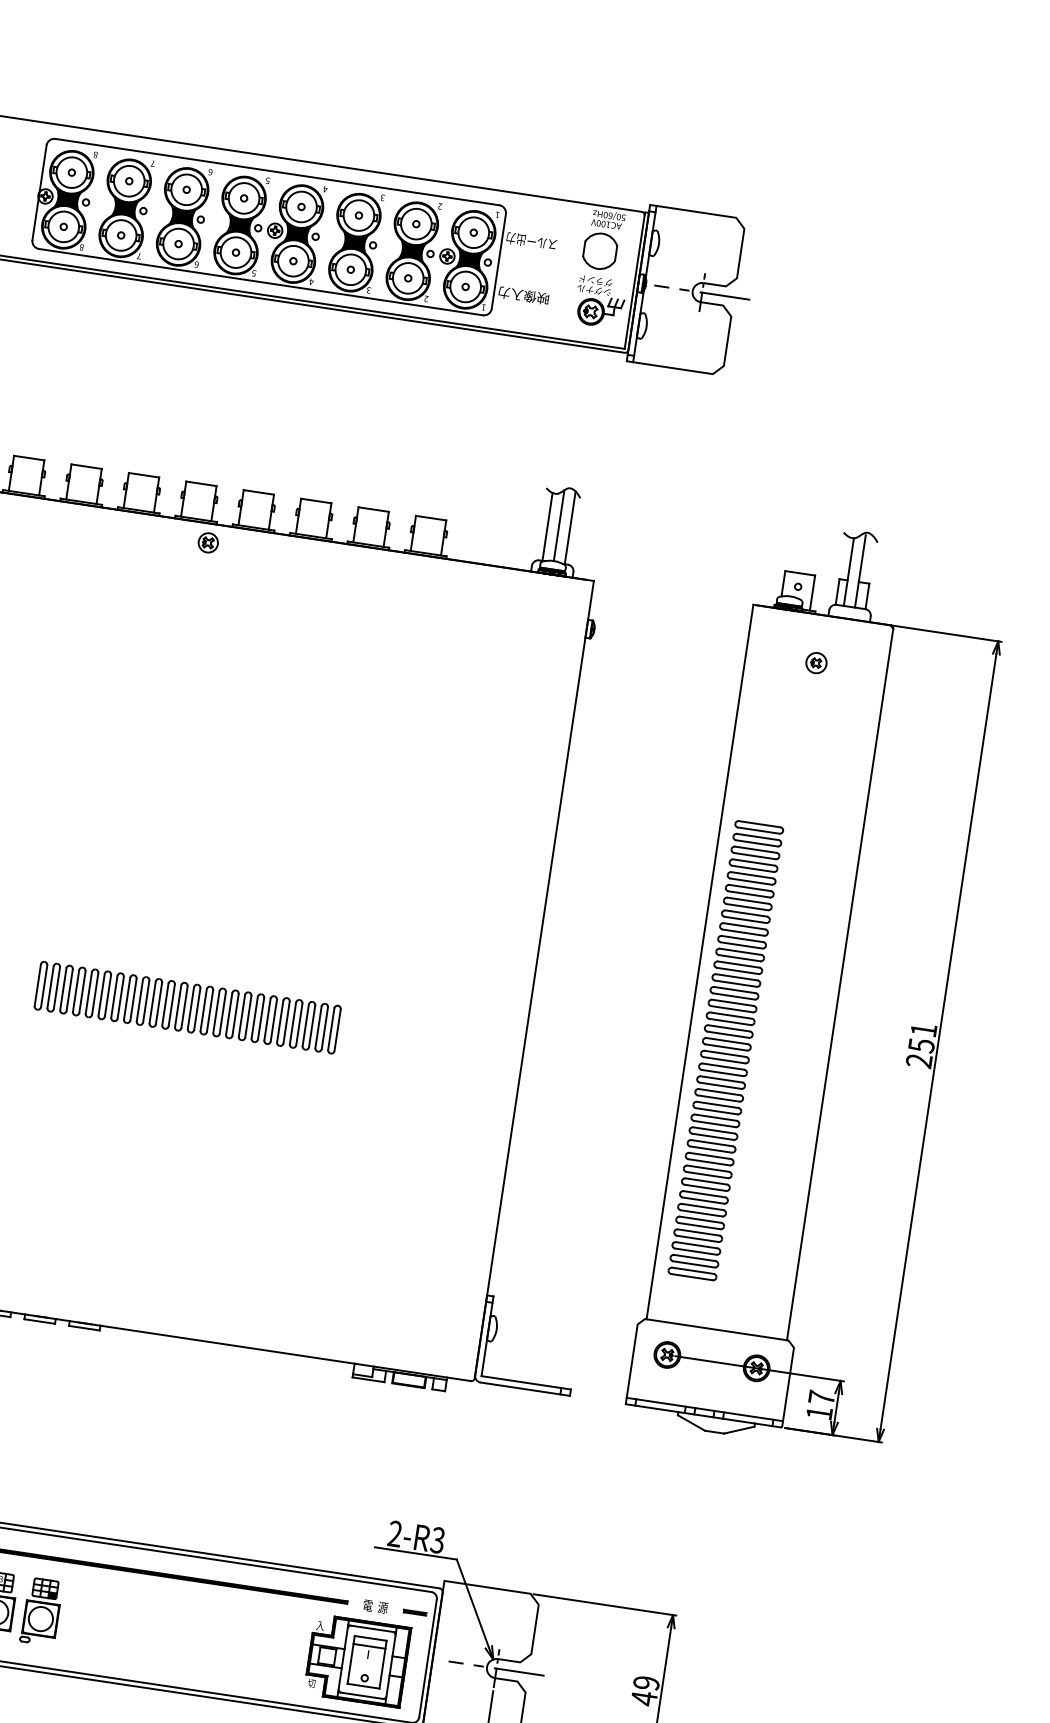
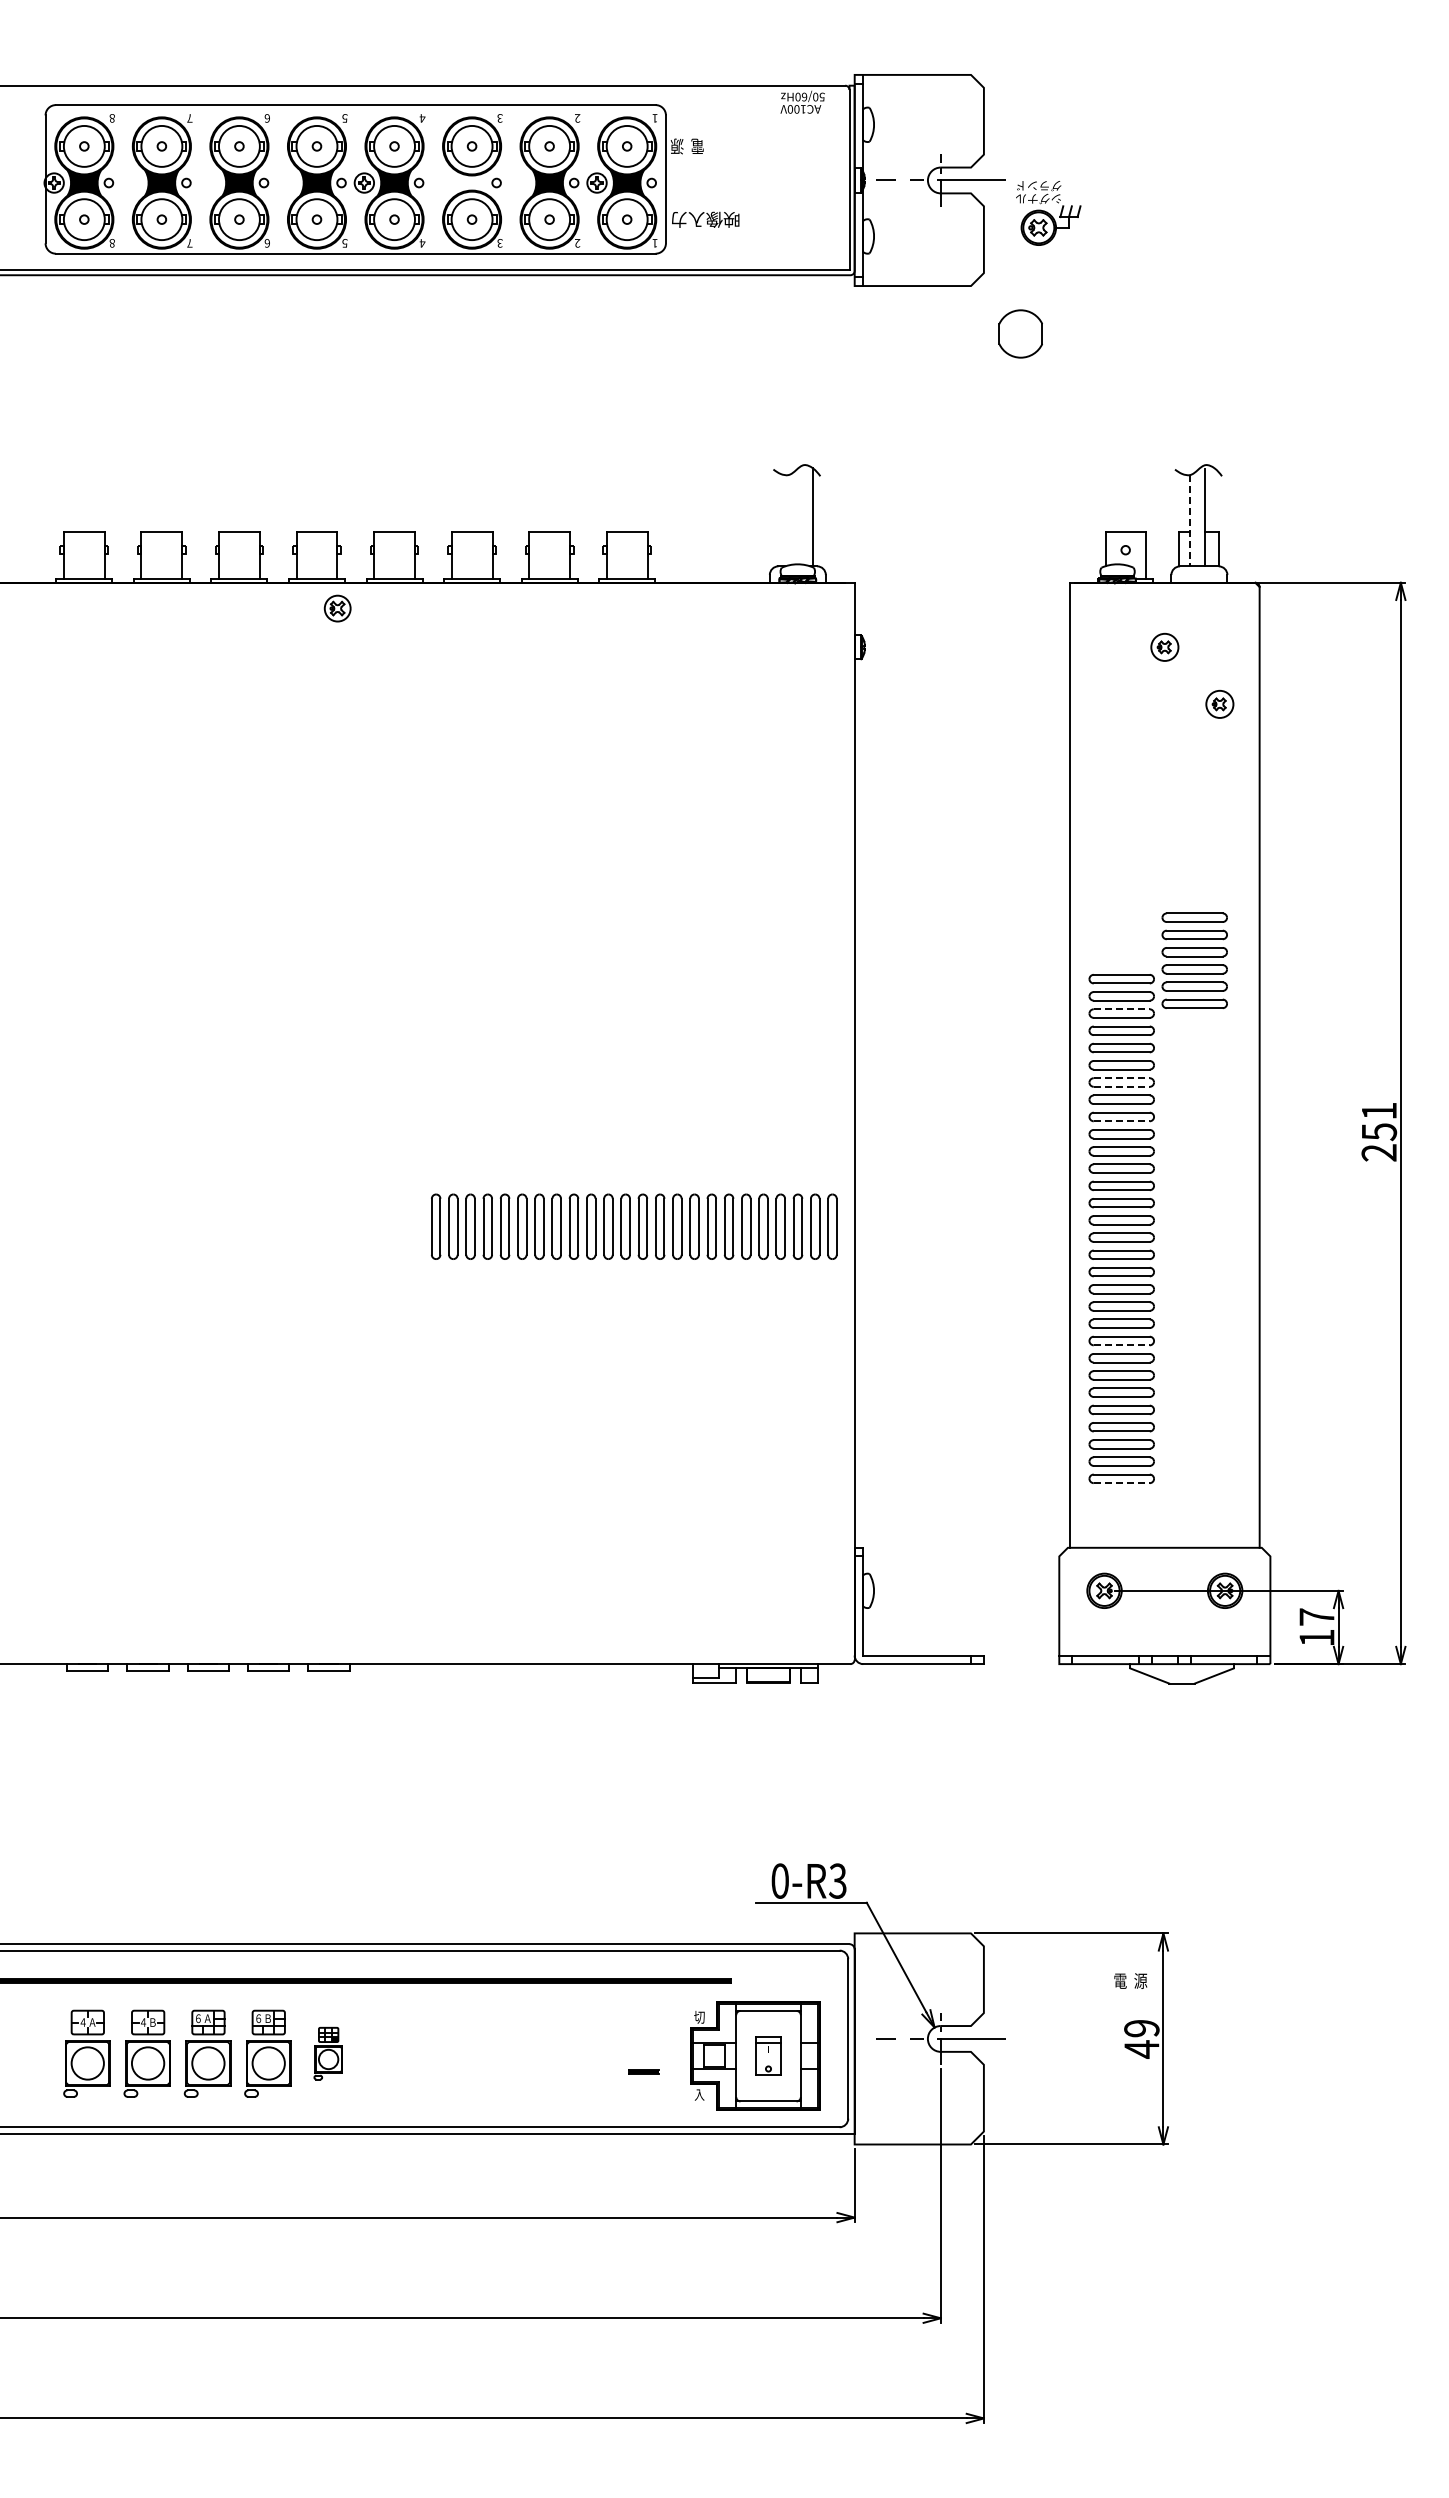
text: (531, 241) -> (704, 146), スルー出力 -> 電  源
fill: (354, 242) -> (471, 182), removed
part: (599, 250) -> (1020, 333), moved
part: (599, 302) -> (1048, 213), moved
line: (558, 525) -> (797, 516), removed
line: (547, 526) -> (782, 520), removed
line: (848, 571) -> (1189, 520), solid -> dashed
part: (850, 710) -> (1219, 703), added
part: (754, 859) -> (1194, 960), moved
line: (745, 926) -> (1122, 1009), solid -> dashed
line: (737, 977) -> (1122, 1078), solid -> dashed
line: (736, 983) -> (1122, 1086), solid -> dashed
part: (187, 1007) -> (634, 1226), moved
line: (732, 1009) -> (1122, 1121), solid -> dashed
line: (707, 1175) -> (1122, 1345), solid -> dashed
line: (692, 1277) -> (1122, 1483), solid -> dashed
text: (394, 1533) -> (779, 1880), 2-R3 -> 0-R3
text: (375, 1606) -> (1130, 1980), moved
part: (40, 1611) -> (327, 2053), size x0.6
part: (414, 1612) -> (643, 2071), moved
text: (320, 1626) -> (699, 2017), 入 -> 切
part: (367, 1661) -> (768, 2055), size x0.6
text: (311, 1683) -> (699, 2094), 切 -> 入

